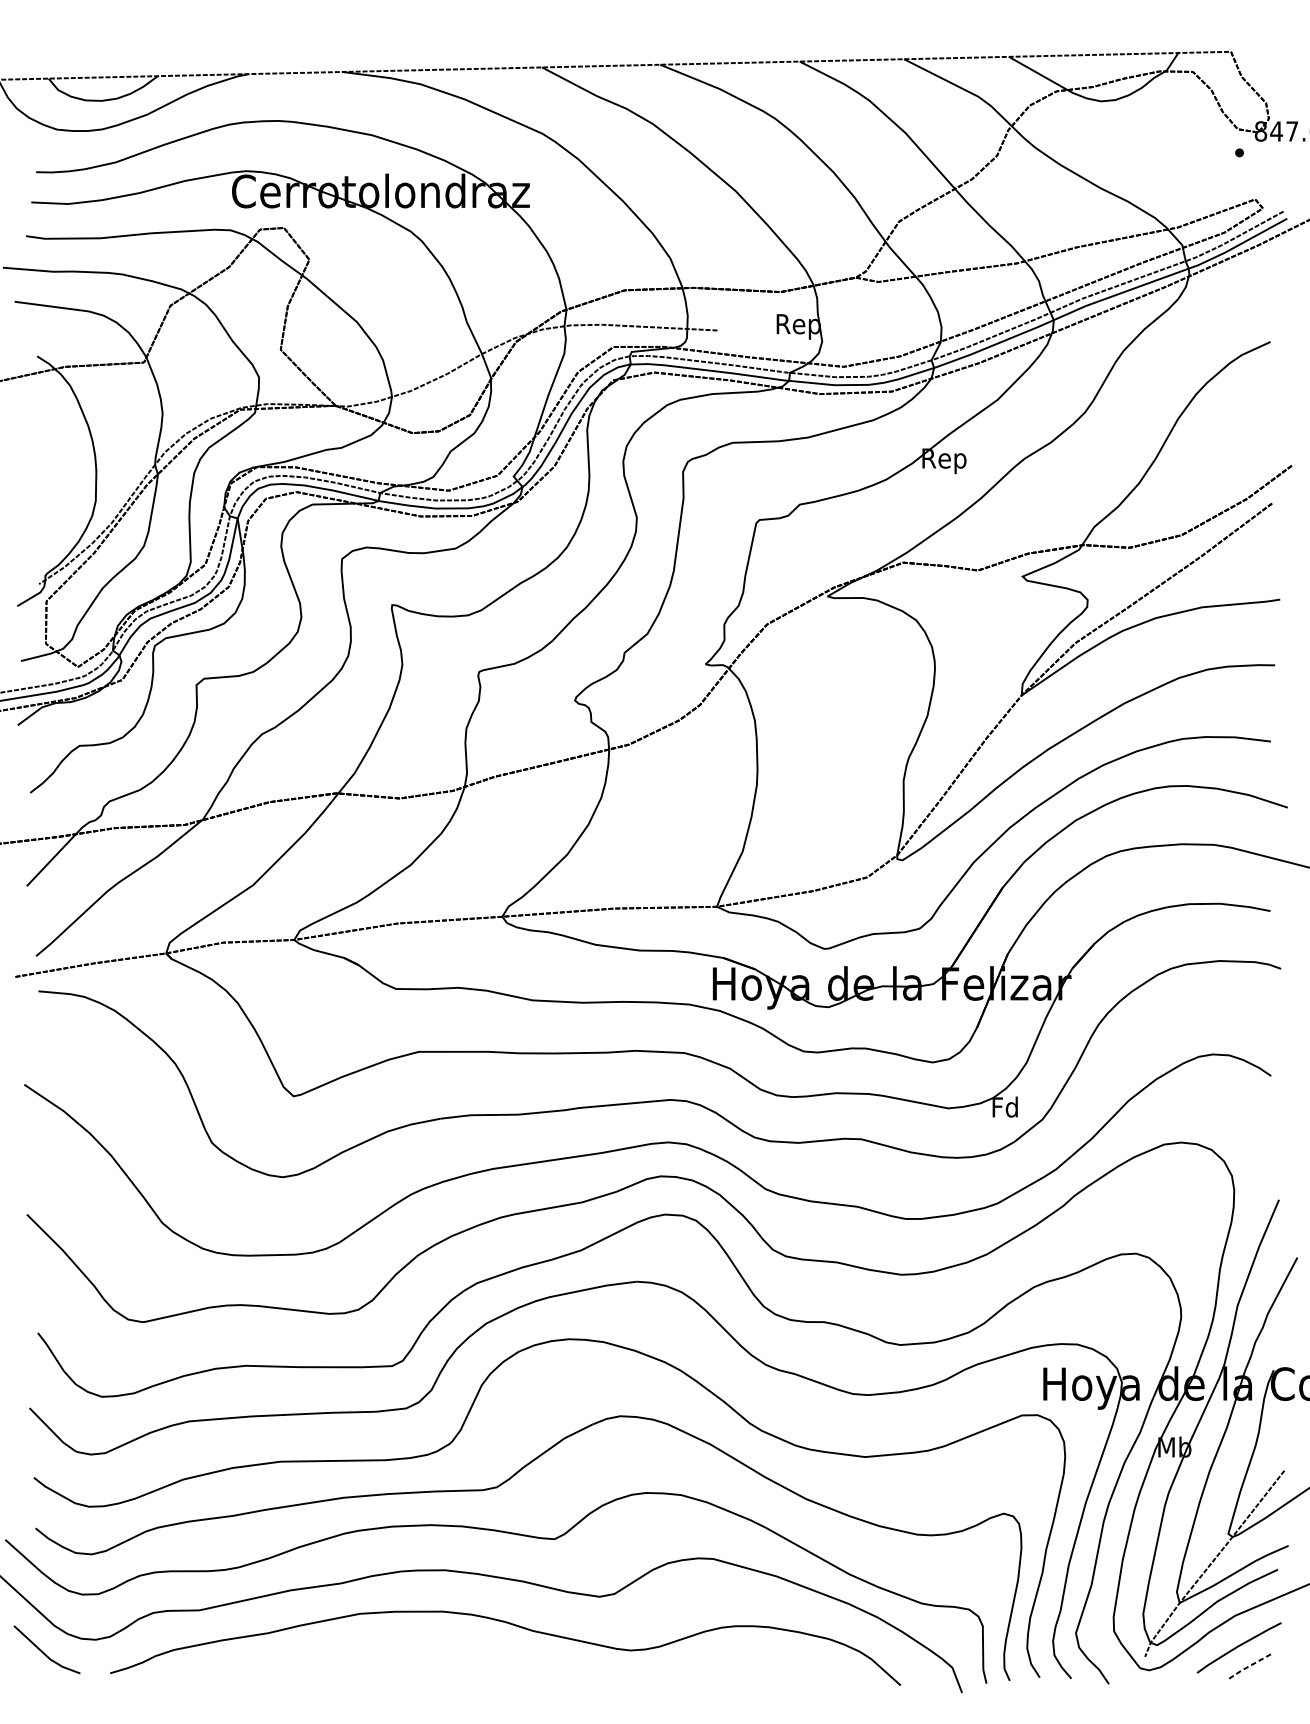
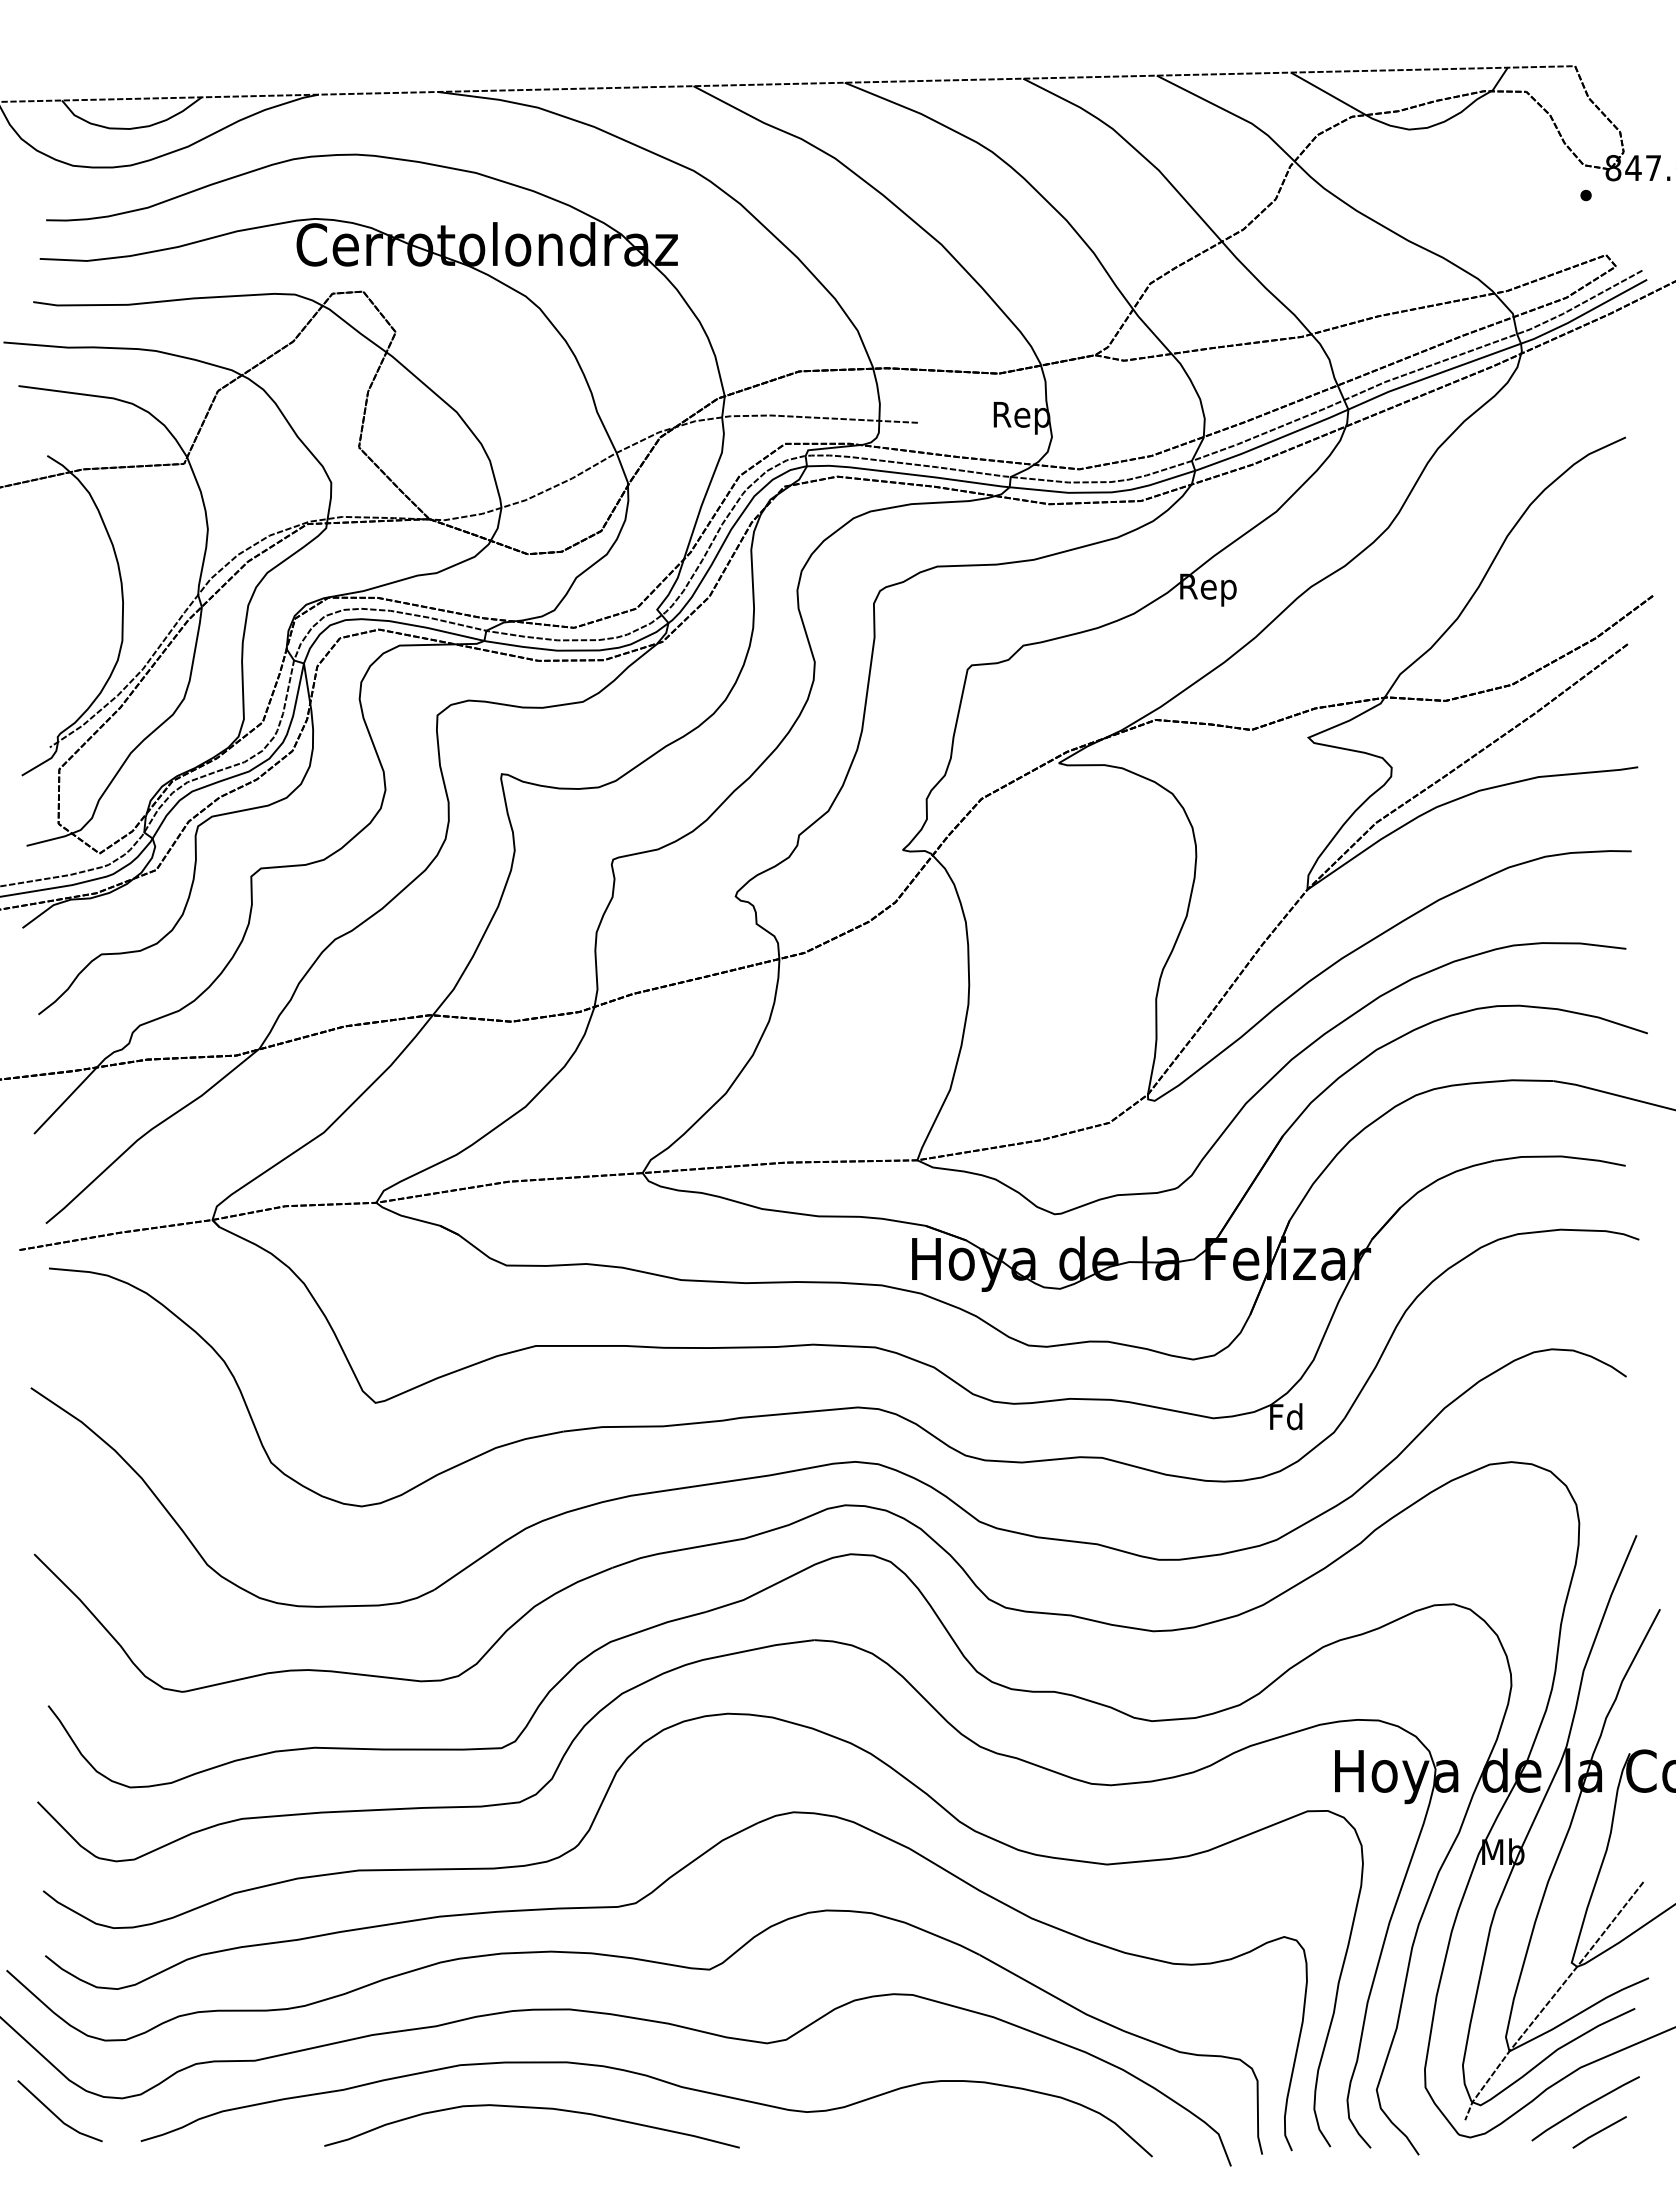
curve: (415, 1647) -> (531, 2108), added
line: (1250, 1666) -> (1599, 2132), dashed -> solid

